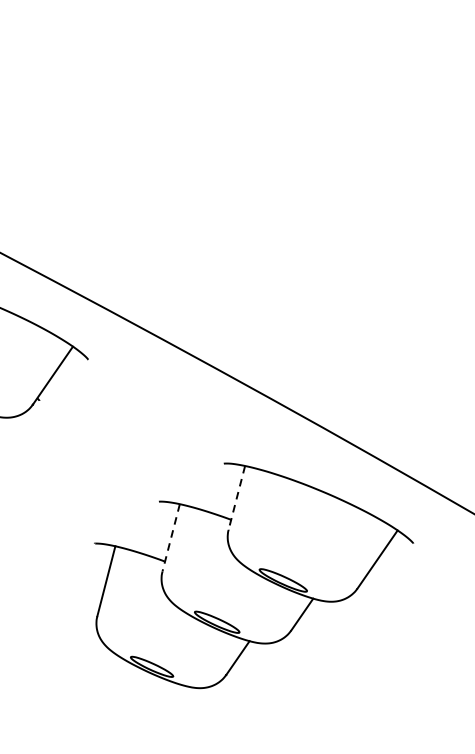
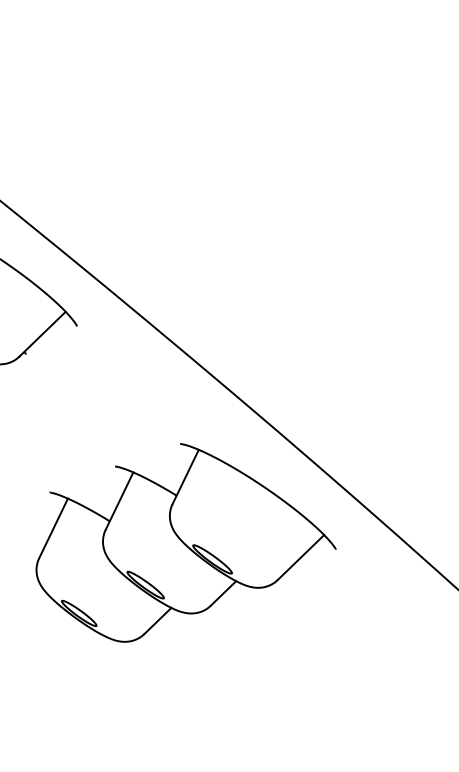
line: (236, 498) -> (185, 477), dashed -> solid
line: (171, 538) -> (119, 501), dashed -> solid

